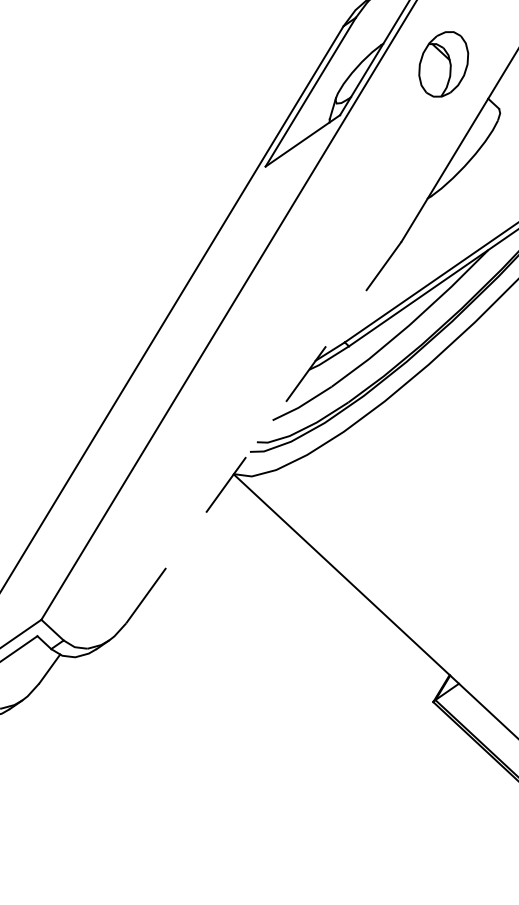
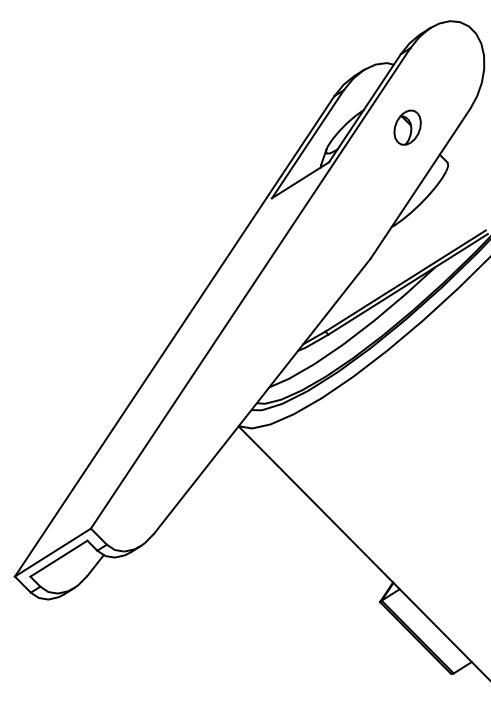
part: (443, 64) -> (407, 127), size x0.71
line: (264, 431) -> (262, 395), dashed -> solid

